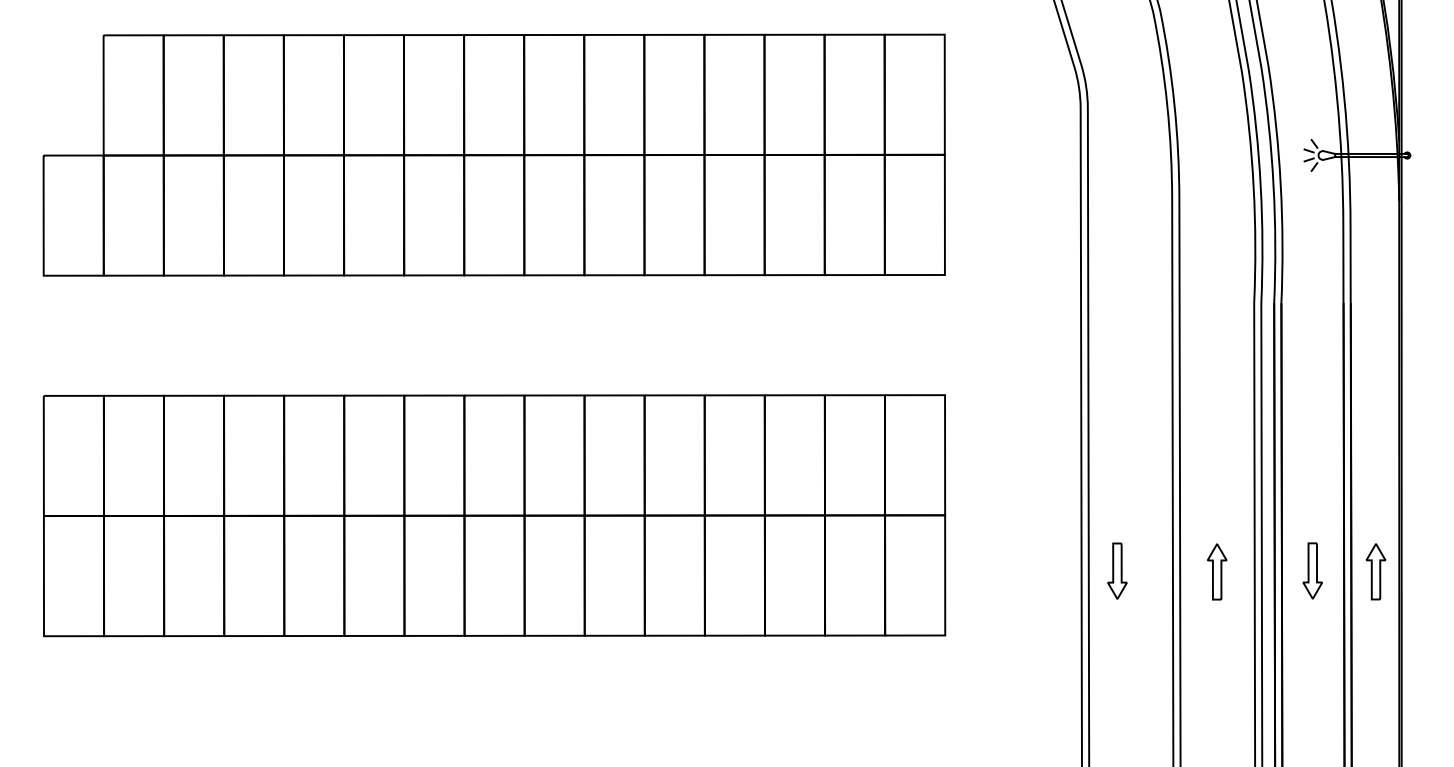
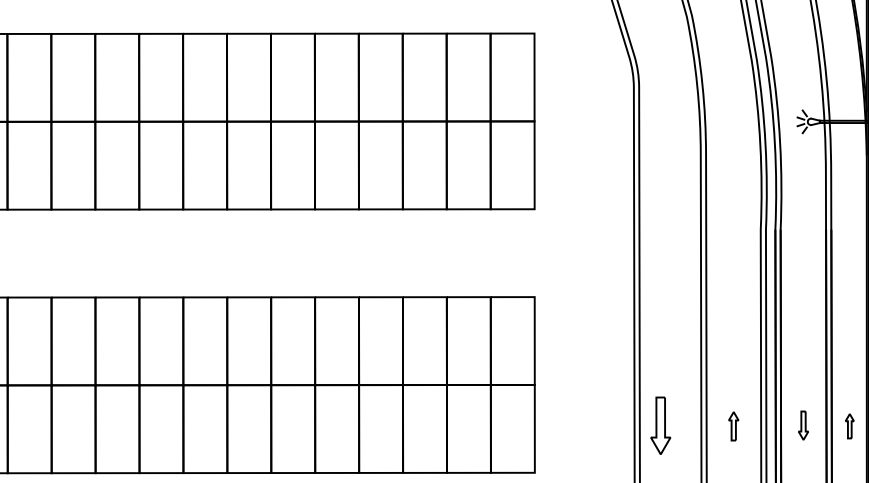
part: (1117, 570) -> (660, 425), size x1.4
part: (1312, 570) -> (803, 425), size x0.7
part: (1217, 571) -> (733, 426), size x0.7
part: (1375, 571) -> (849, 426), size x0.6

